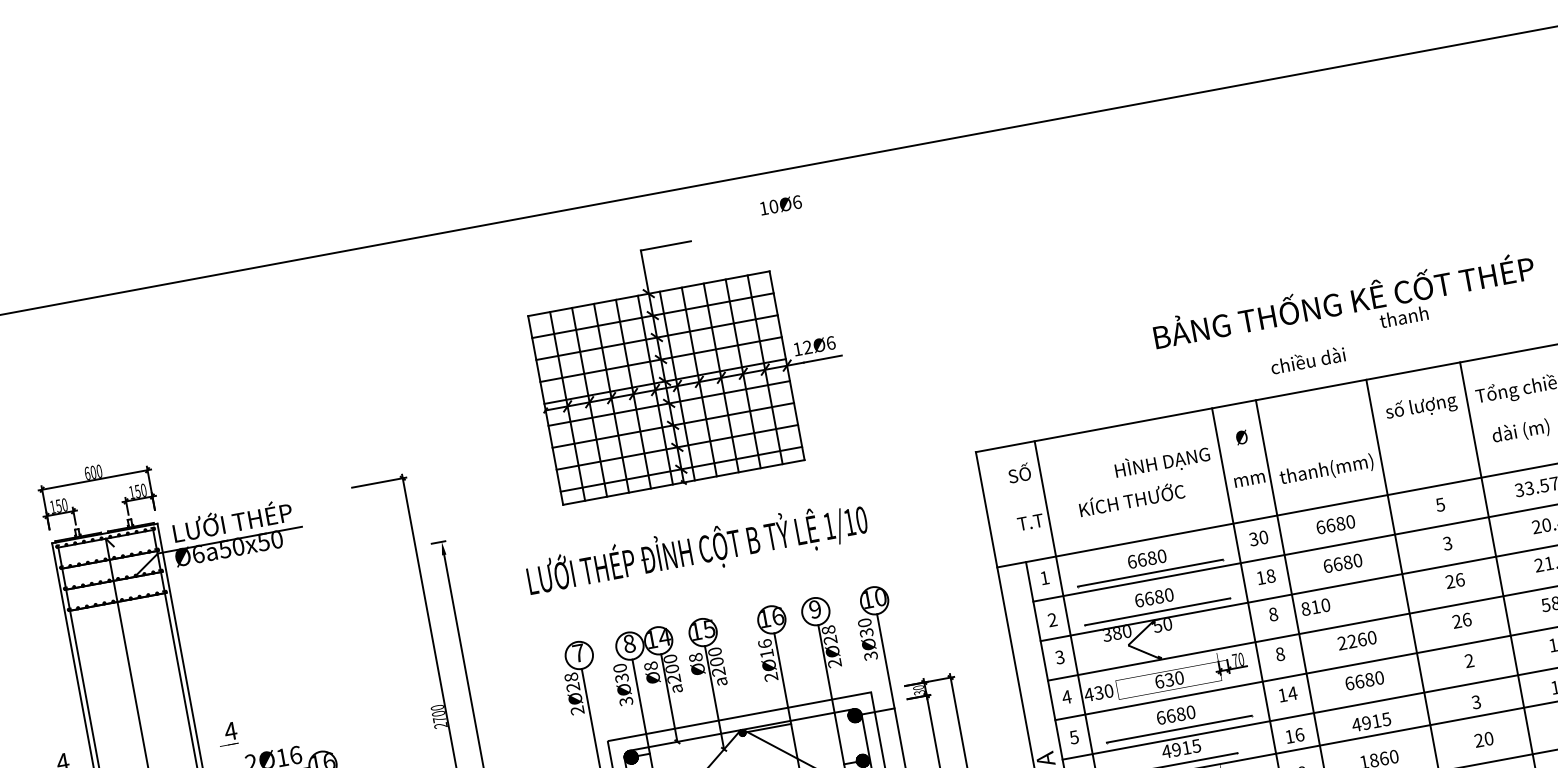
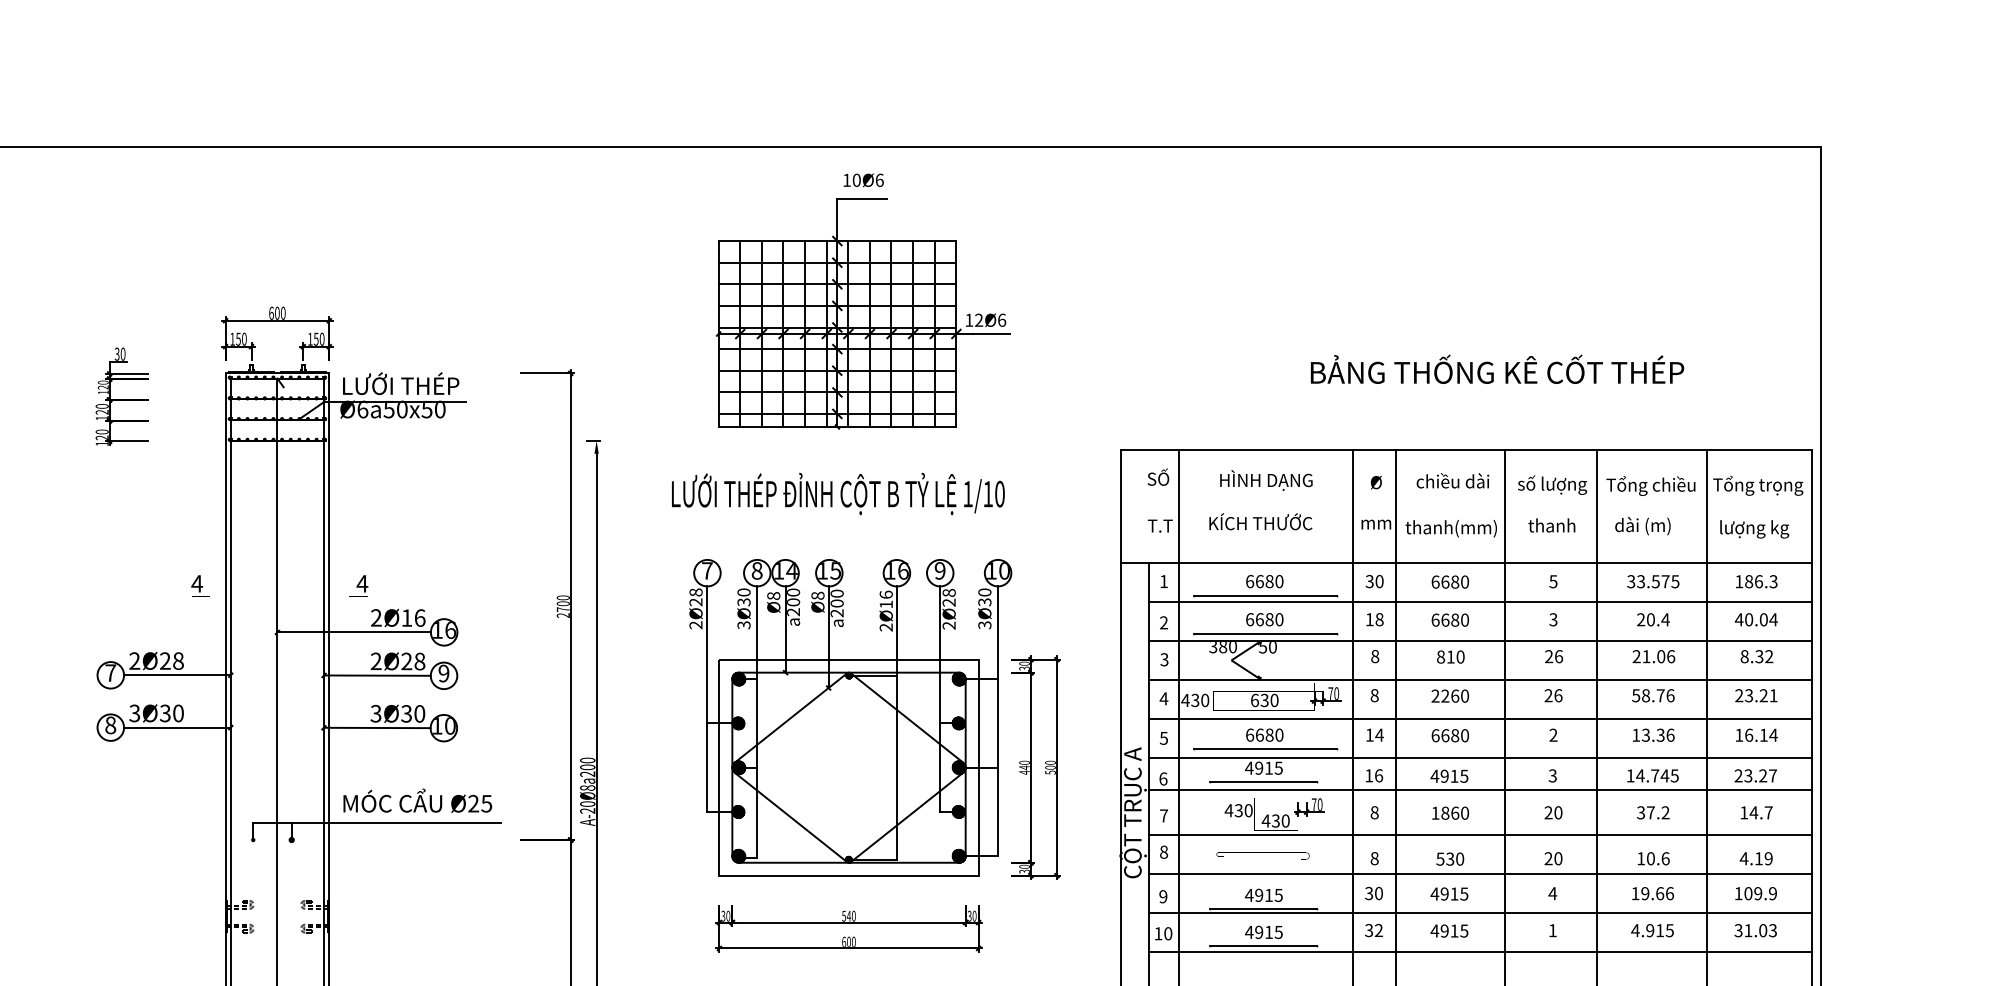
text: (780, 205) -> (863, 180), moved
text: (1403, 317) -> (1551, 525), moved
text: (1307, 360) -> (1452, 480), moved
text: (1162, 462) -> (1266, 480), moved
text: (1315, 606) -> (1450, 656), moved

